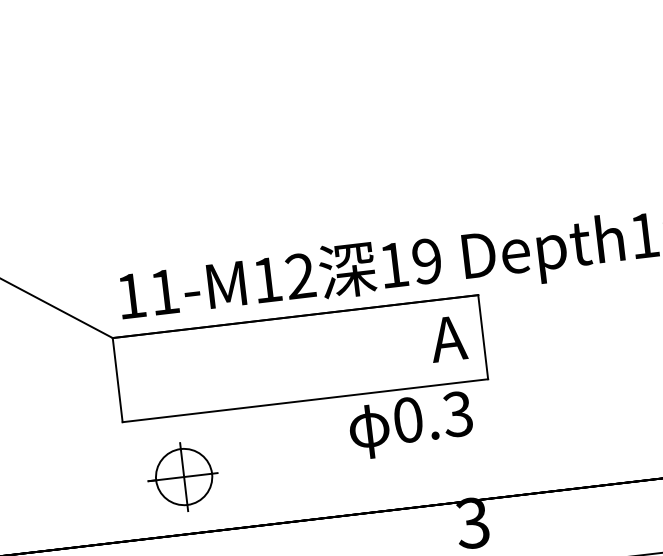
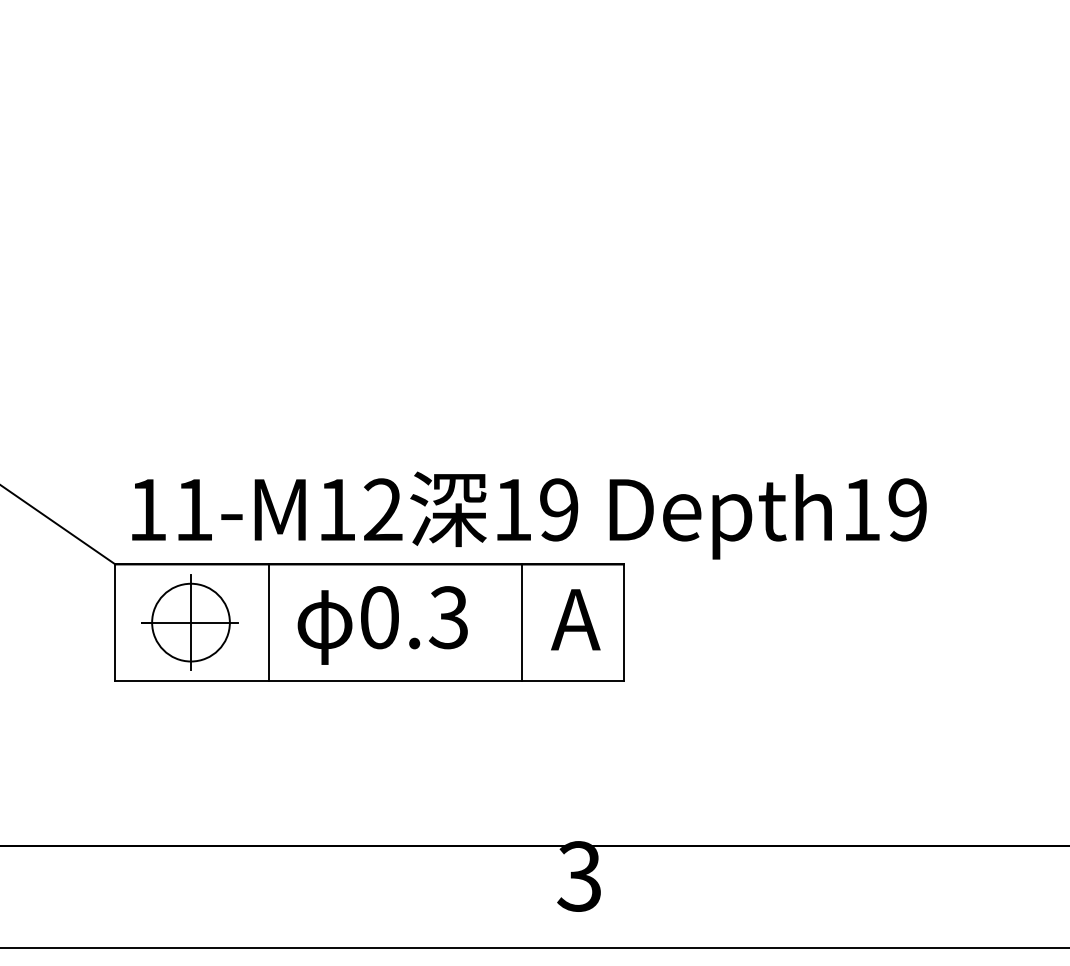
line: (410, 345) -> (522, 622), added
line: (227, 366) -> (268, 622), added
text: (410, 425) -> (382, 625), moved
part: (183, 477) -> (189, 622), moved

